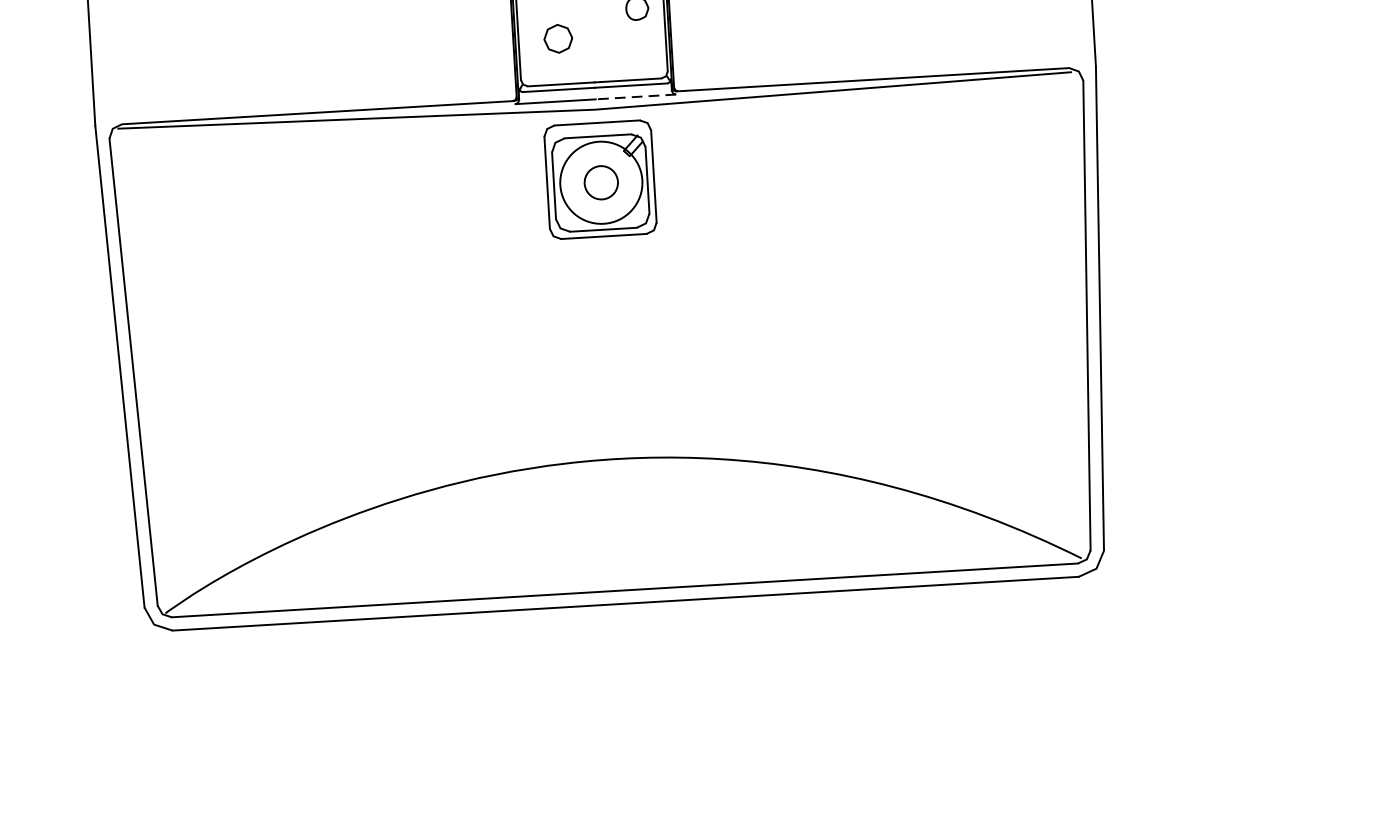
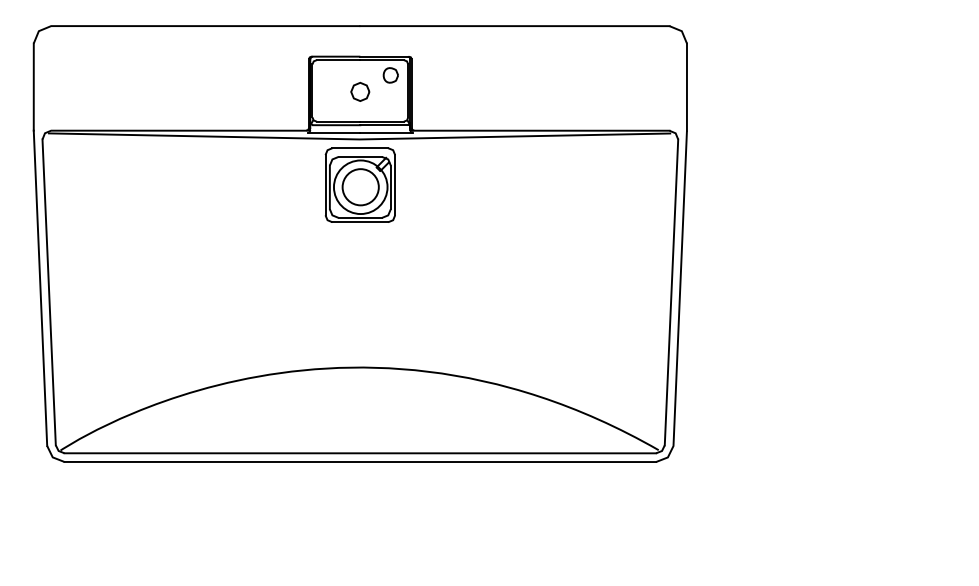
part: (558, 38) -> (360, 91), moved
line: (635, 96) -> (386, 132), dashed -> solid
circle: (600, 183) -> (360, 187), size x1.67

